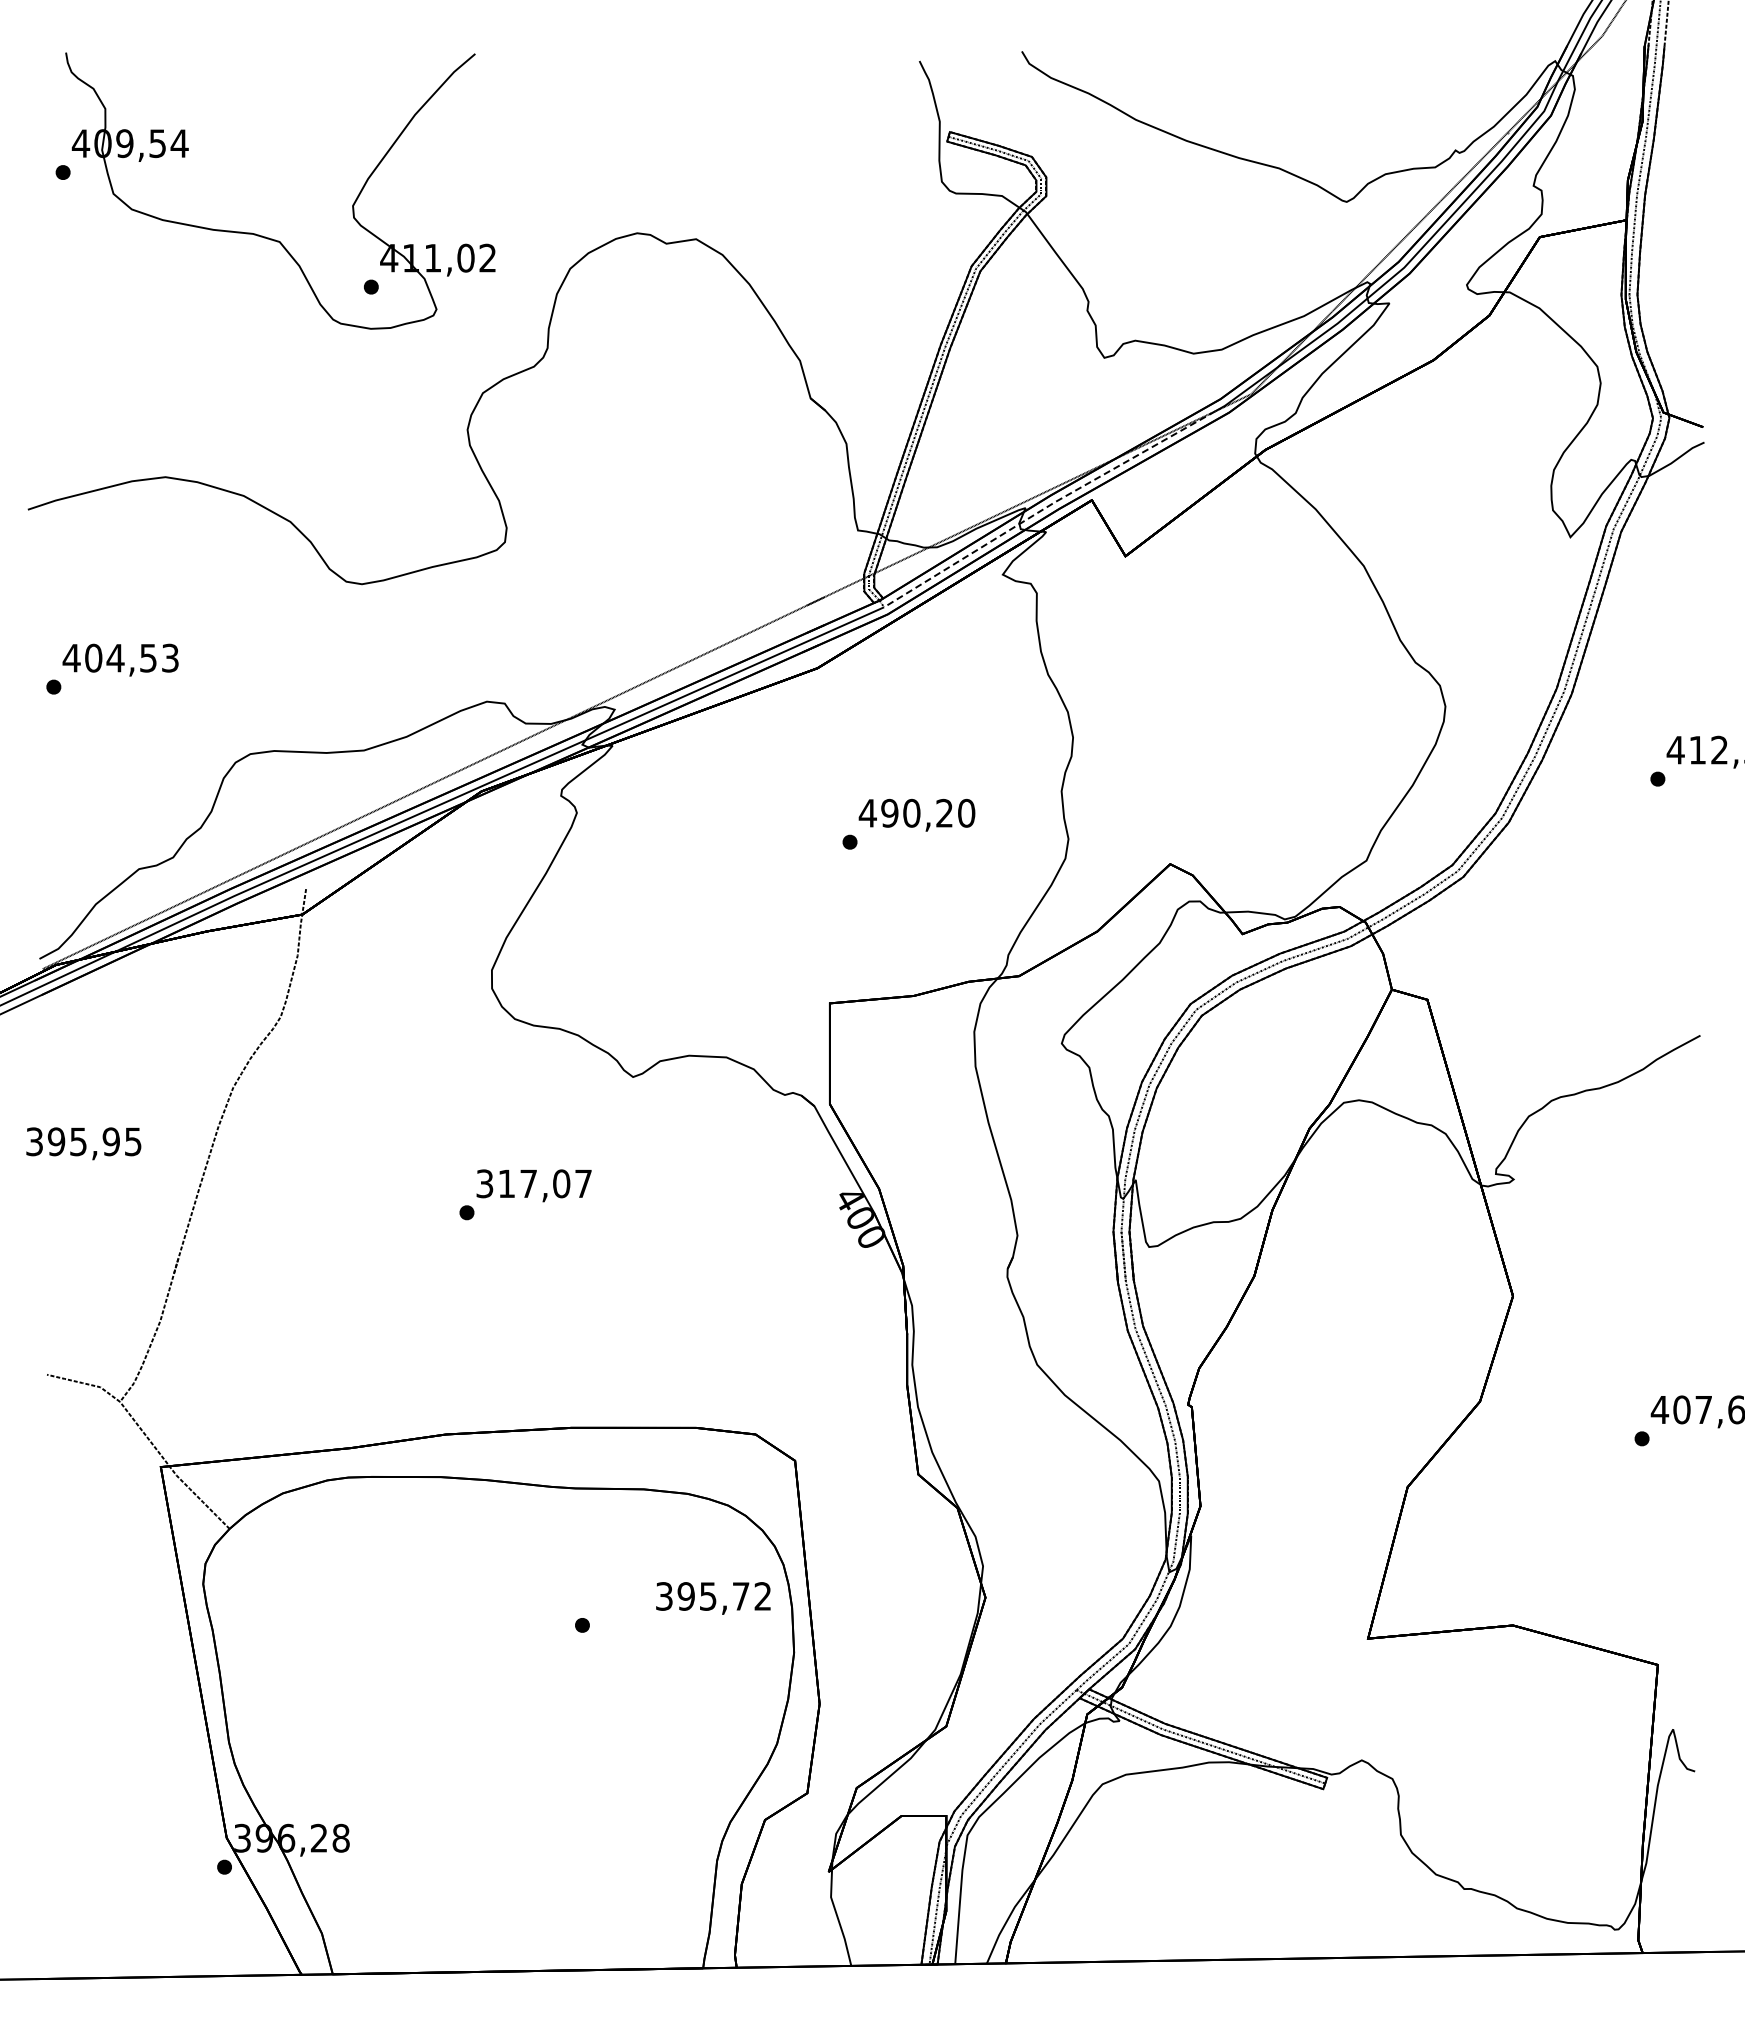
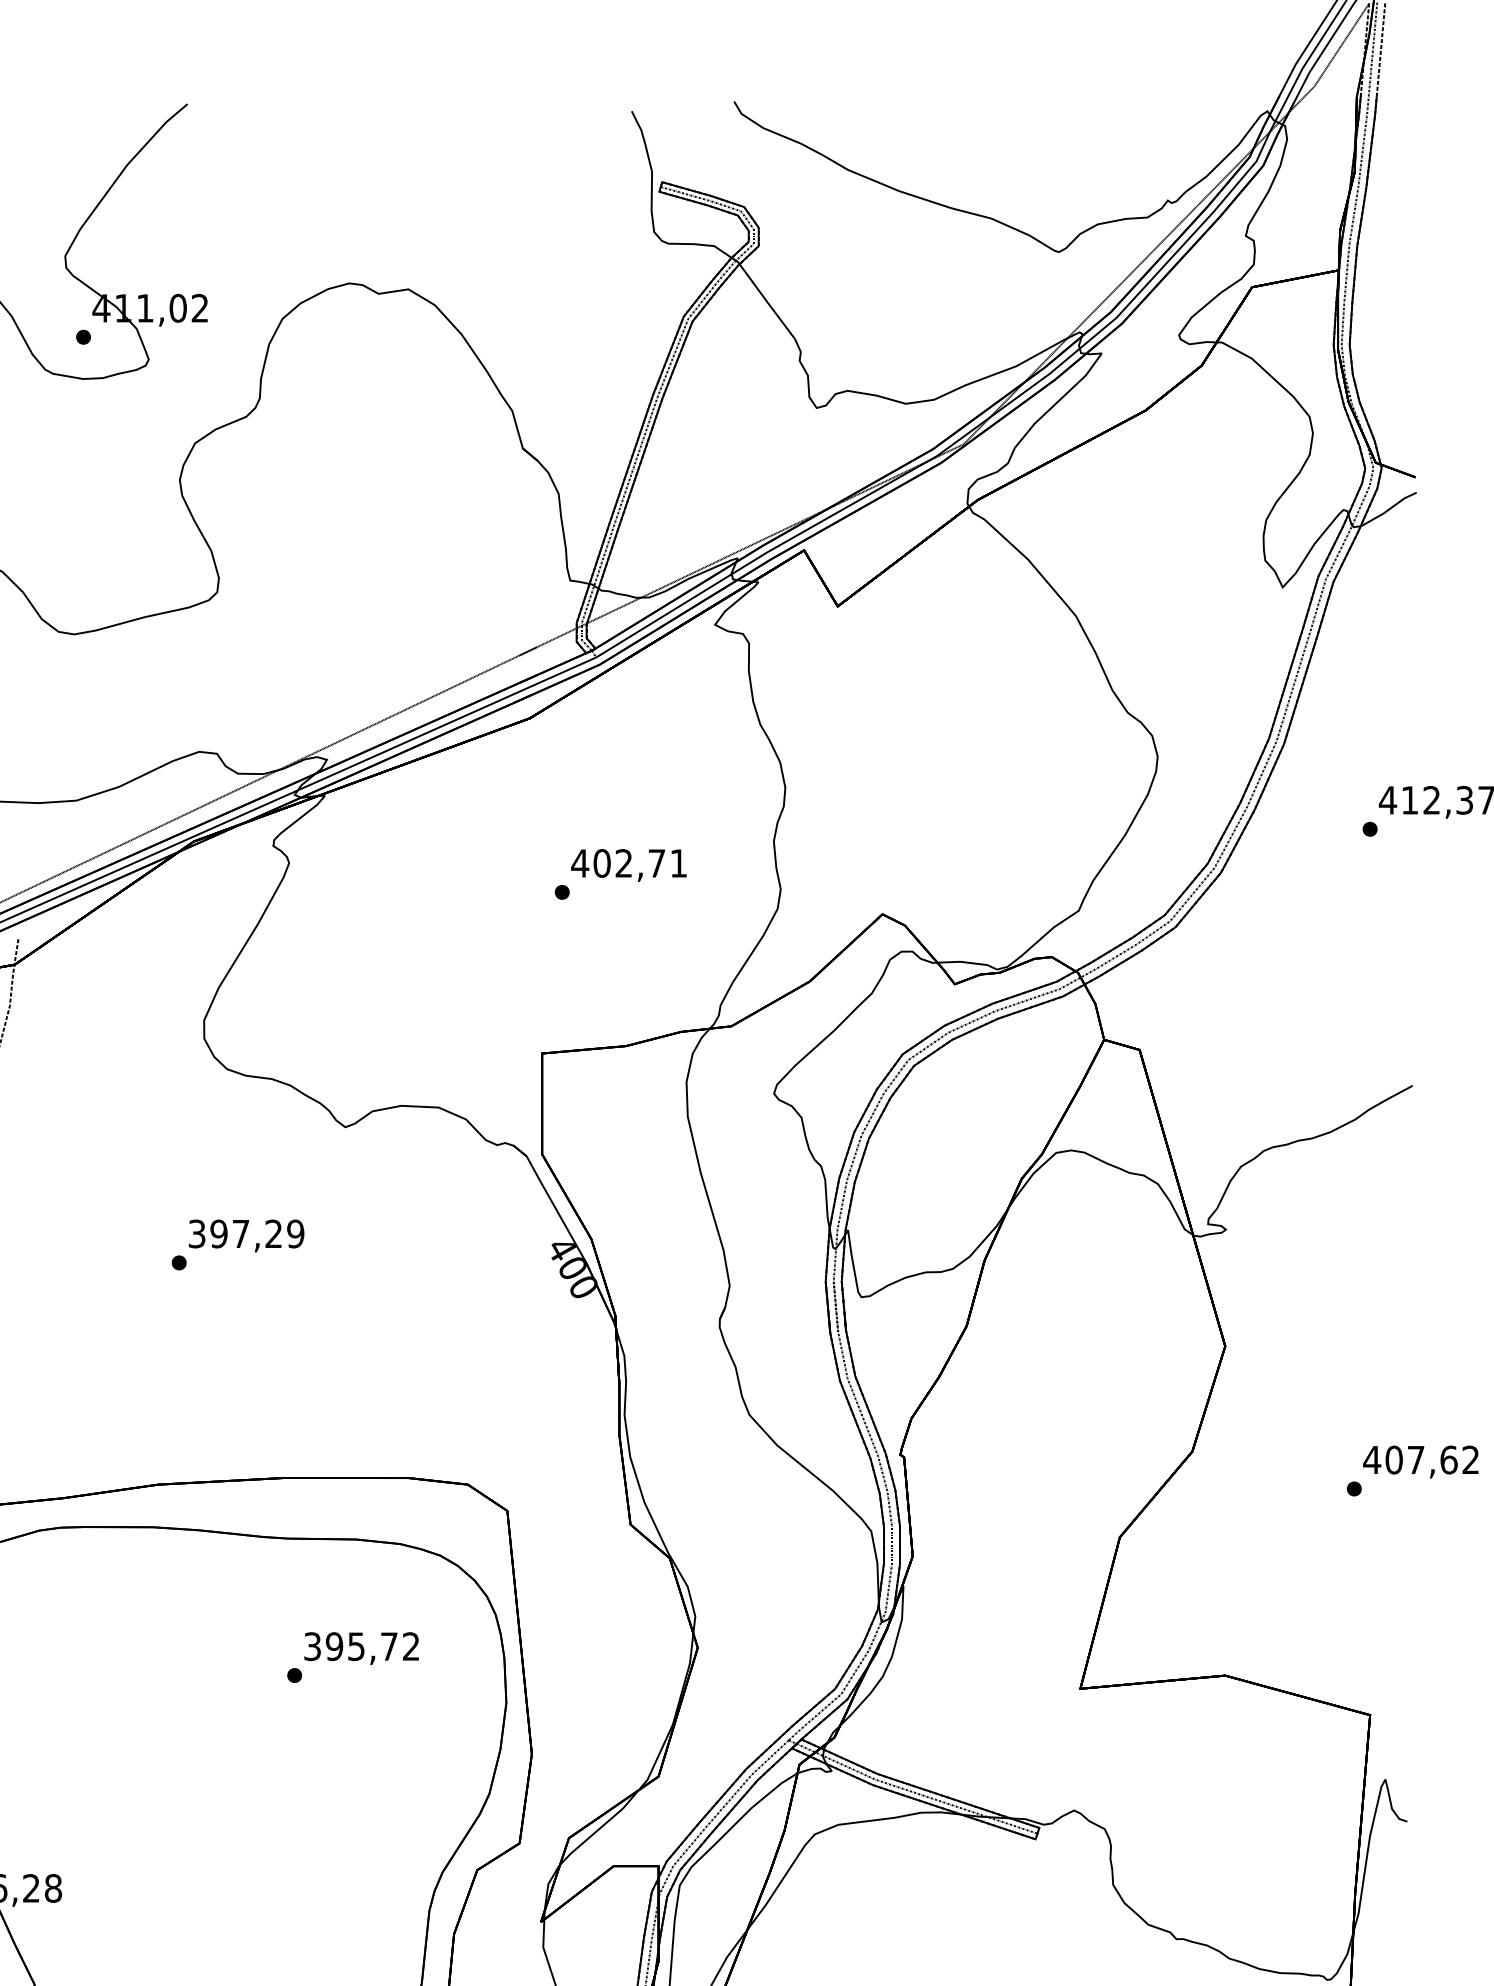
line: (1048, 506) -> (760, 556), dashed -> solid
text: (928, 812) -> (640, 862), 490,20 -> 402,71
text: (545, 1183) -> (257, 1233), 317,07 -> 397,29
text: (713, 1598) -> (361, 1648), moved

